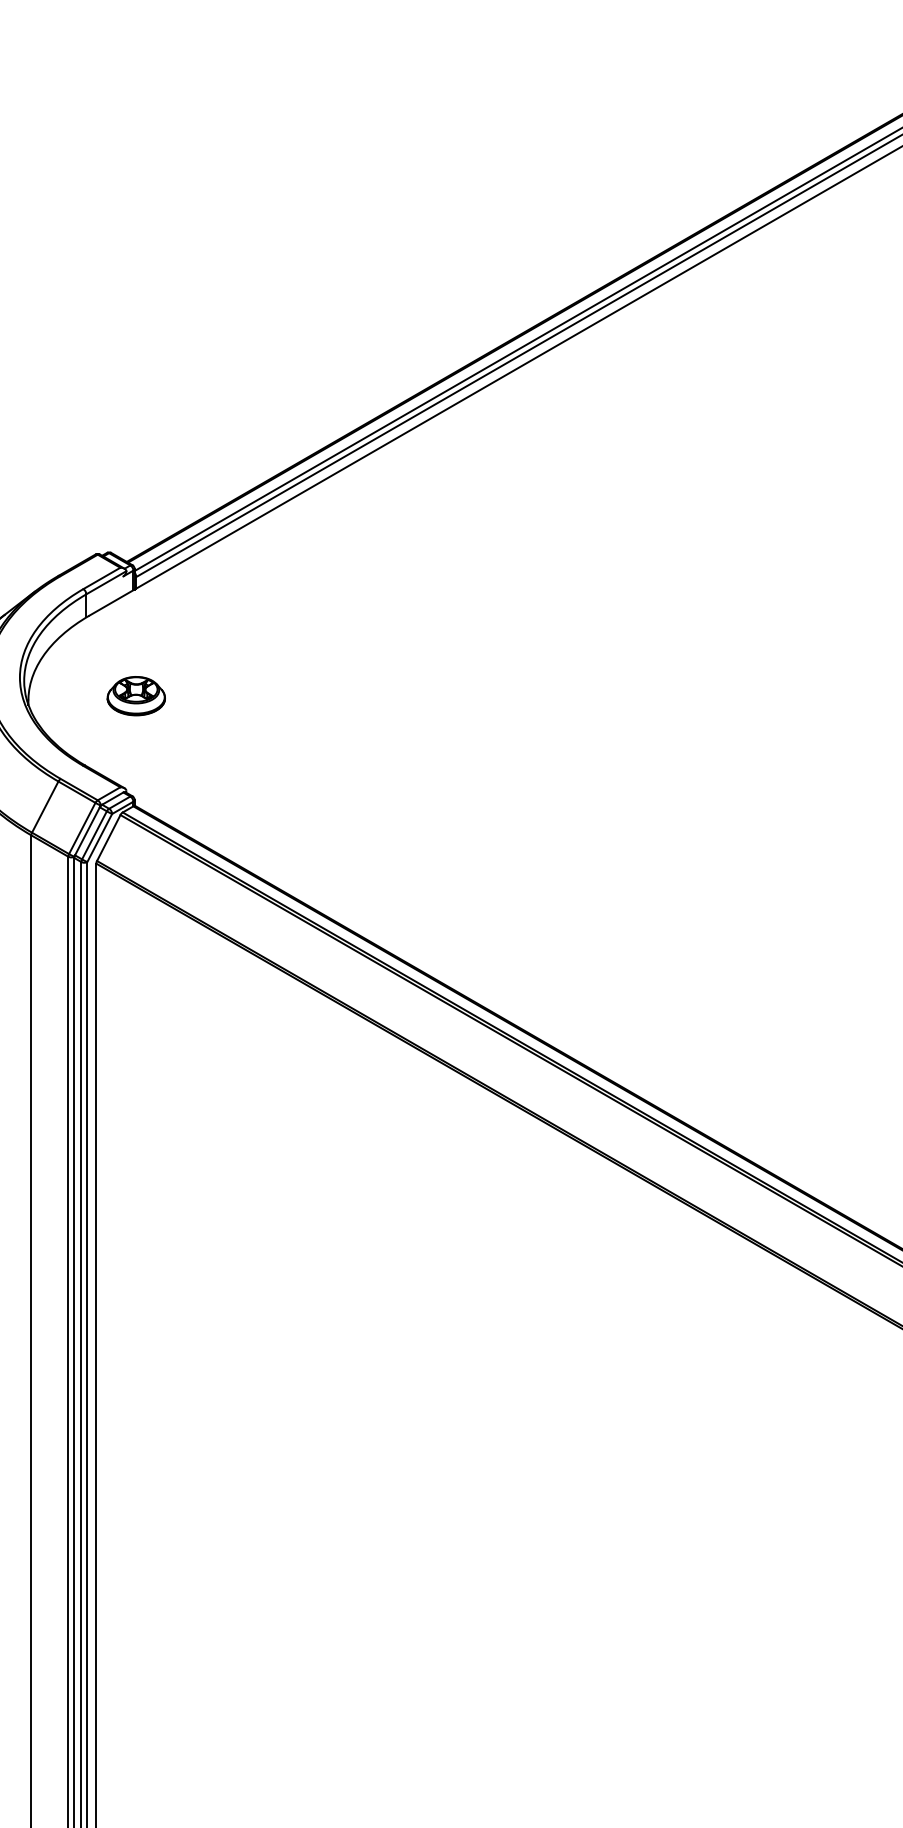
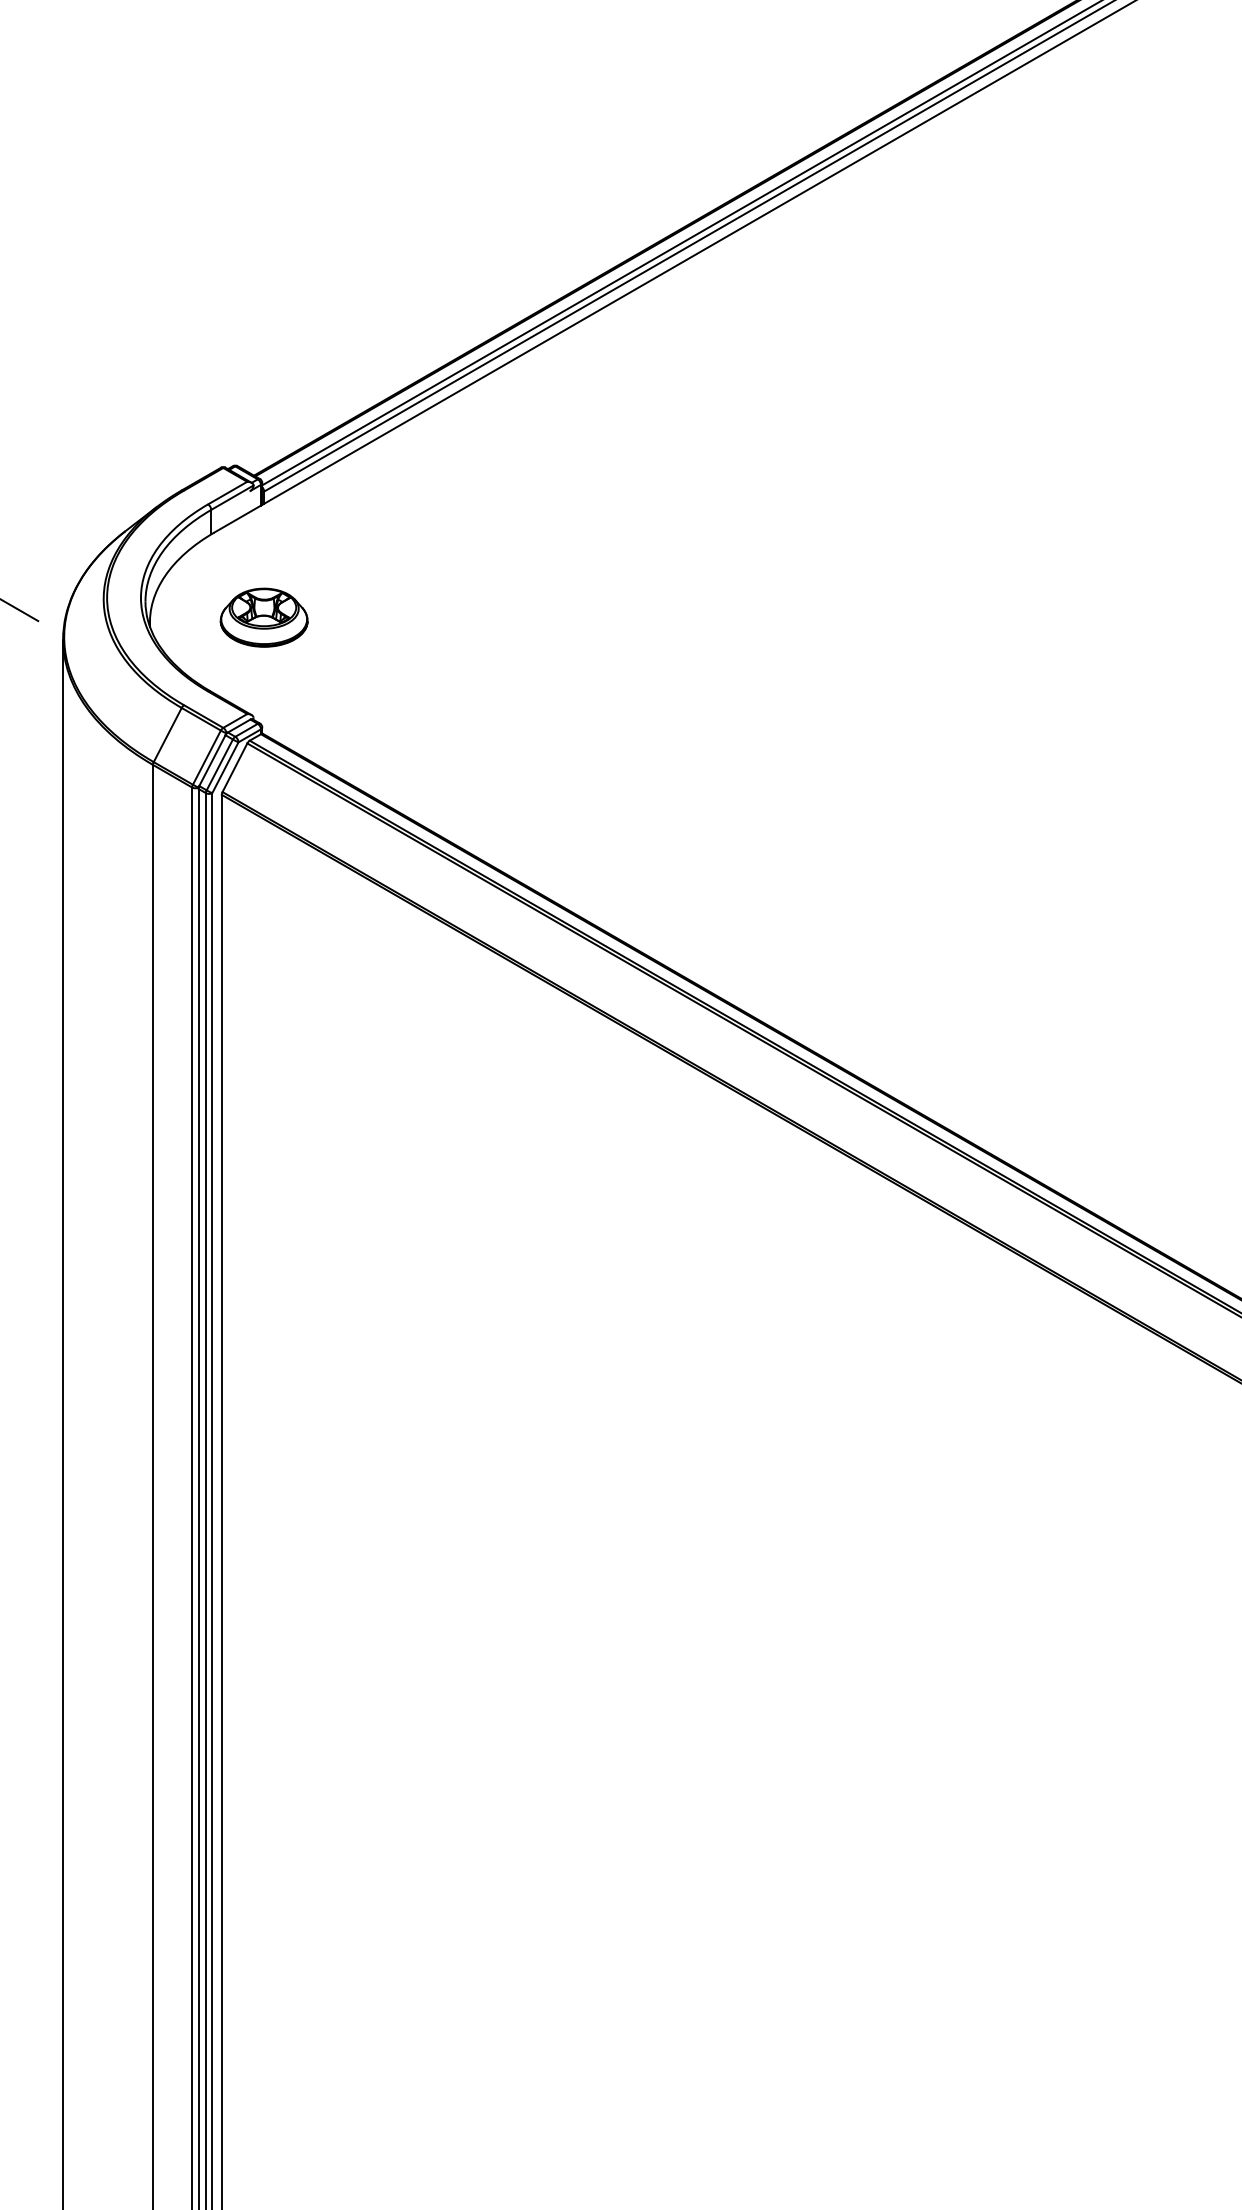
part: (135, 696) -> (263, 617), size x1.43

